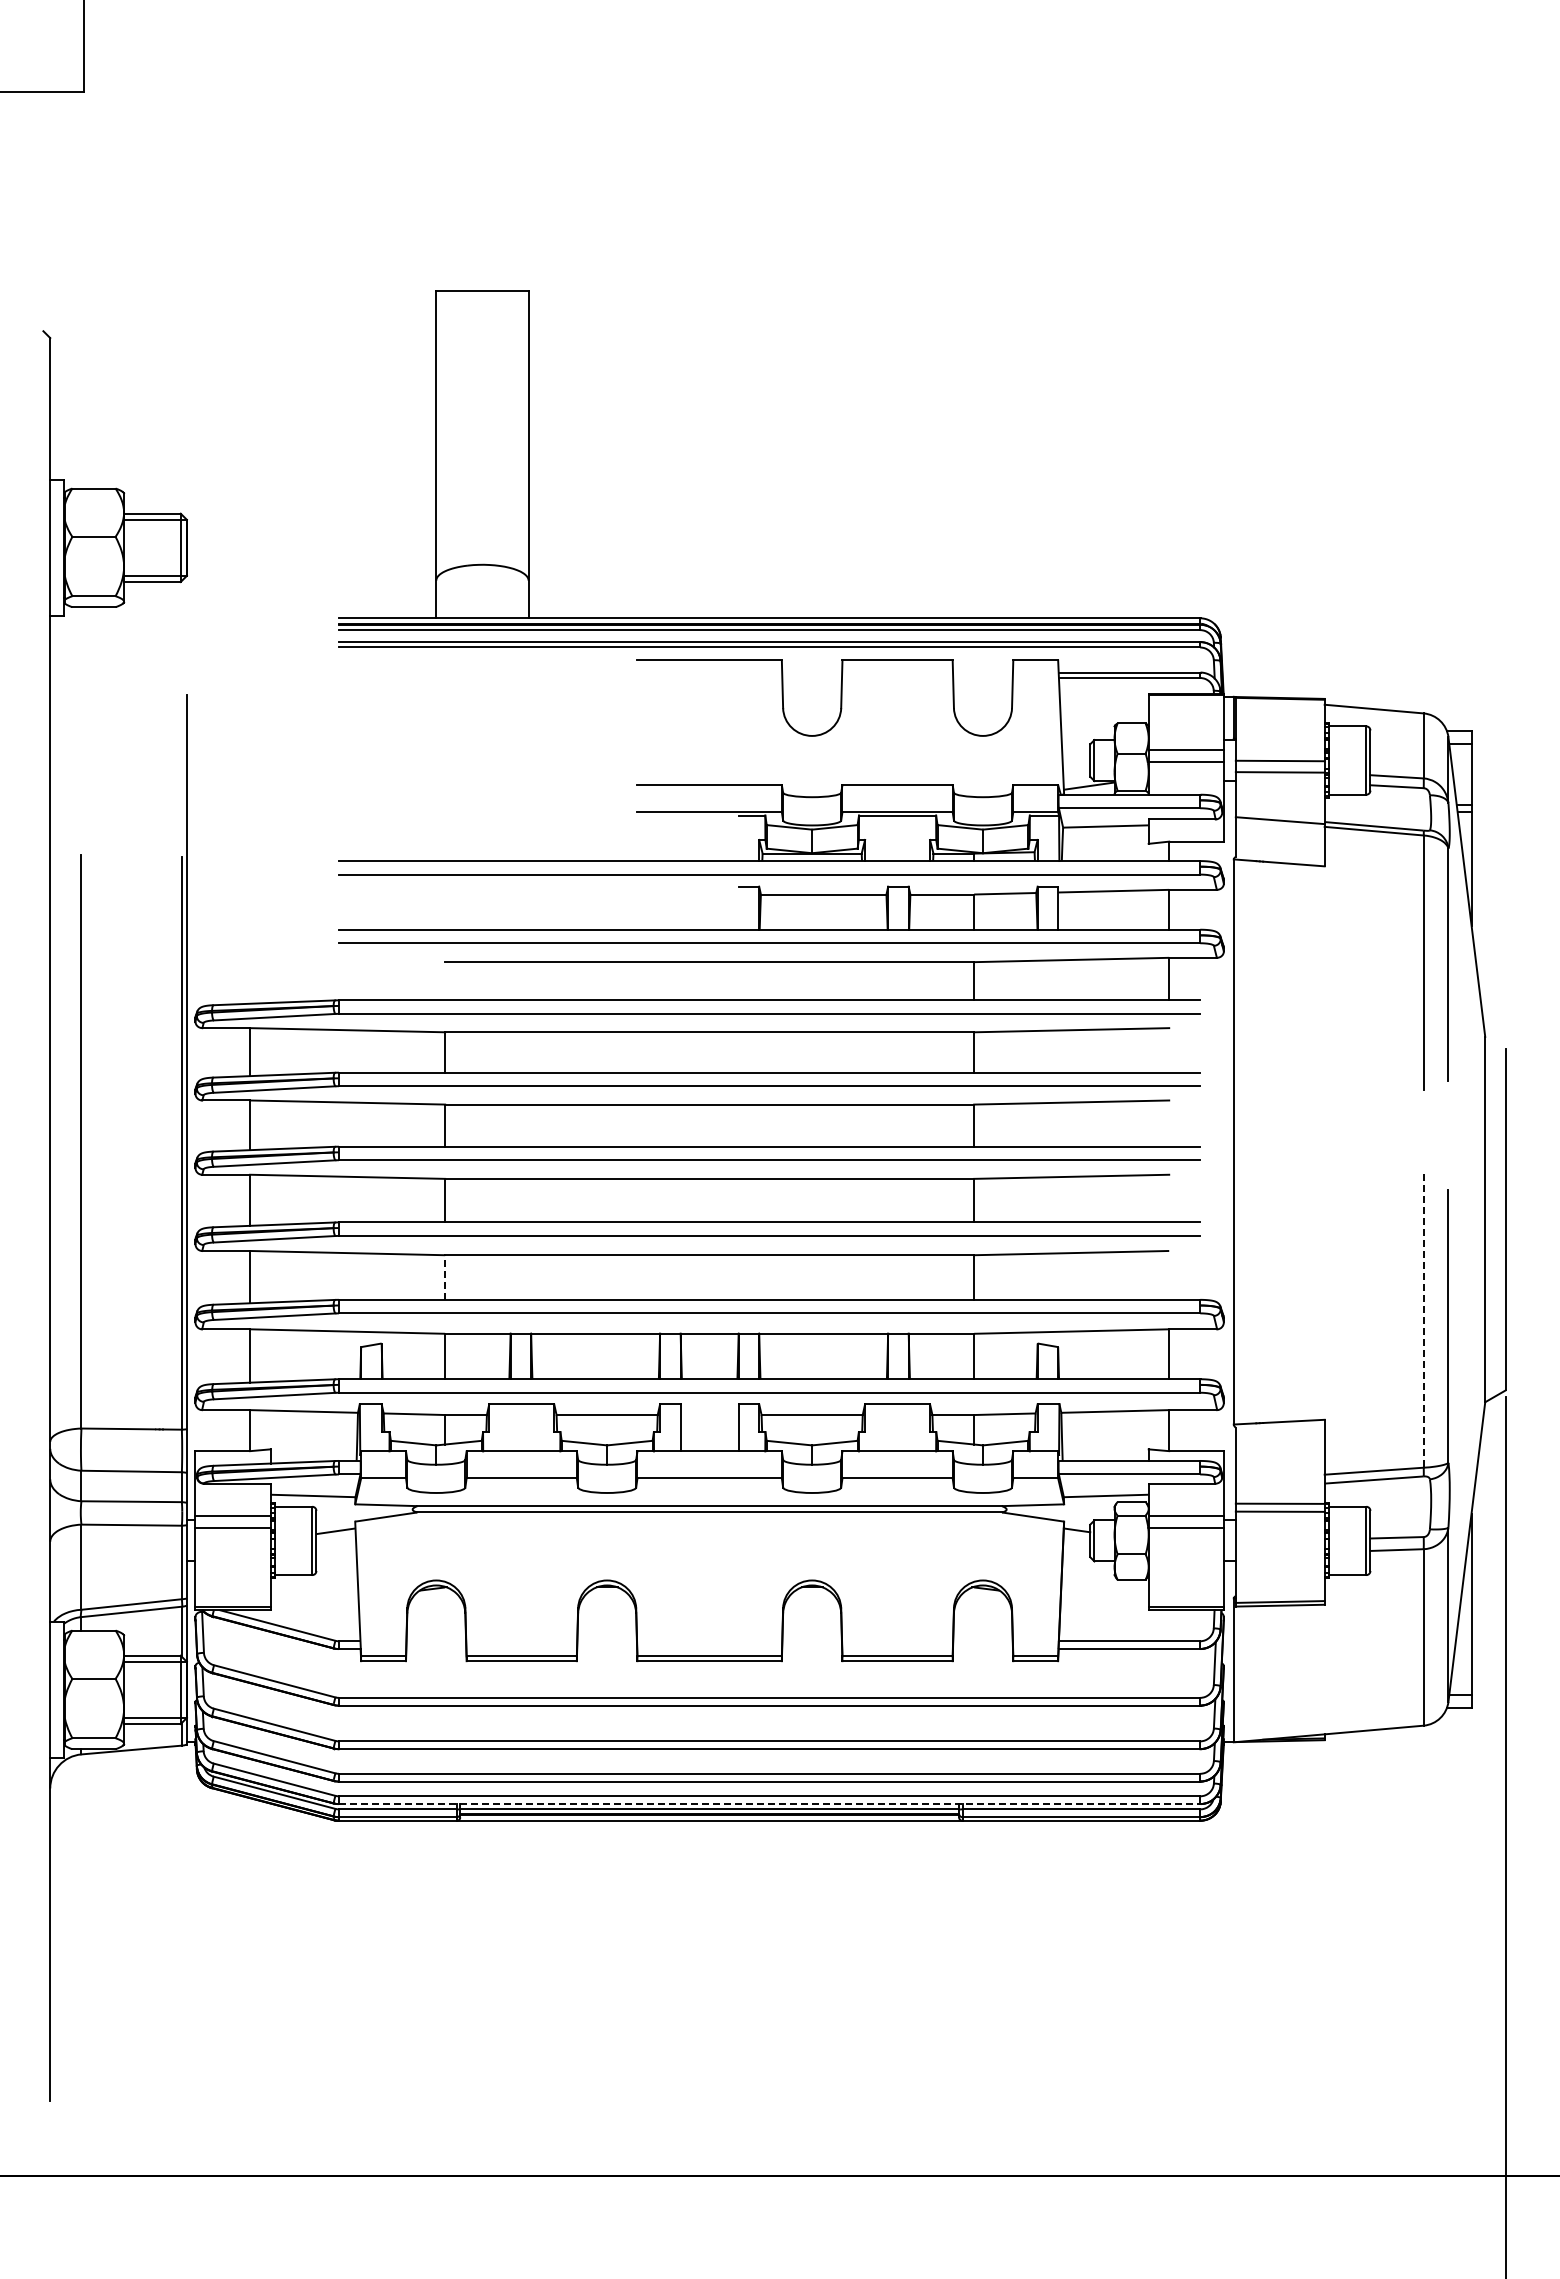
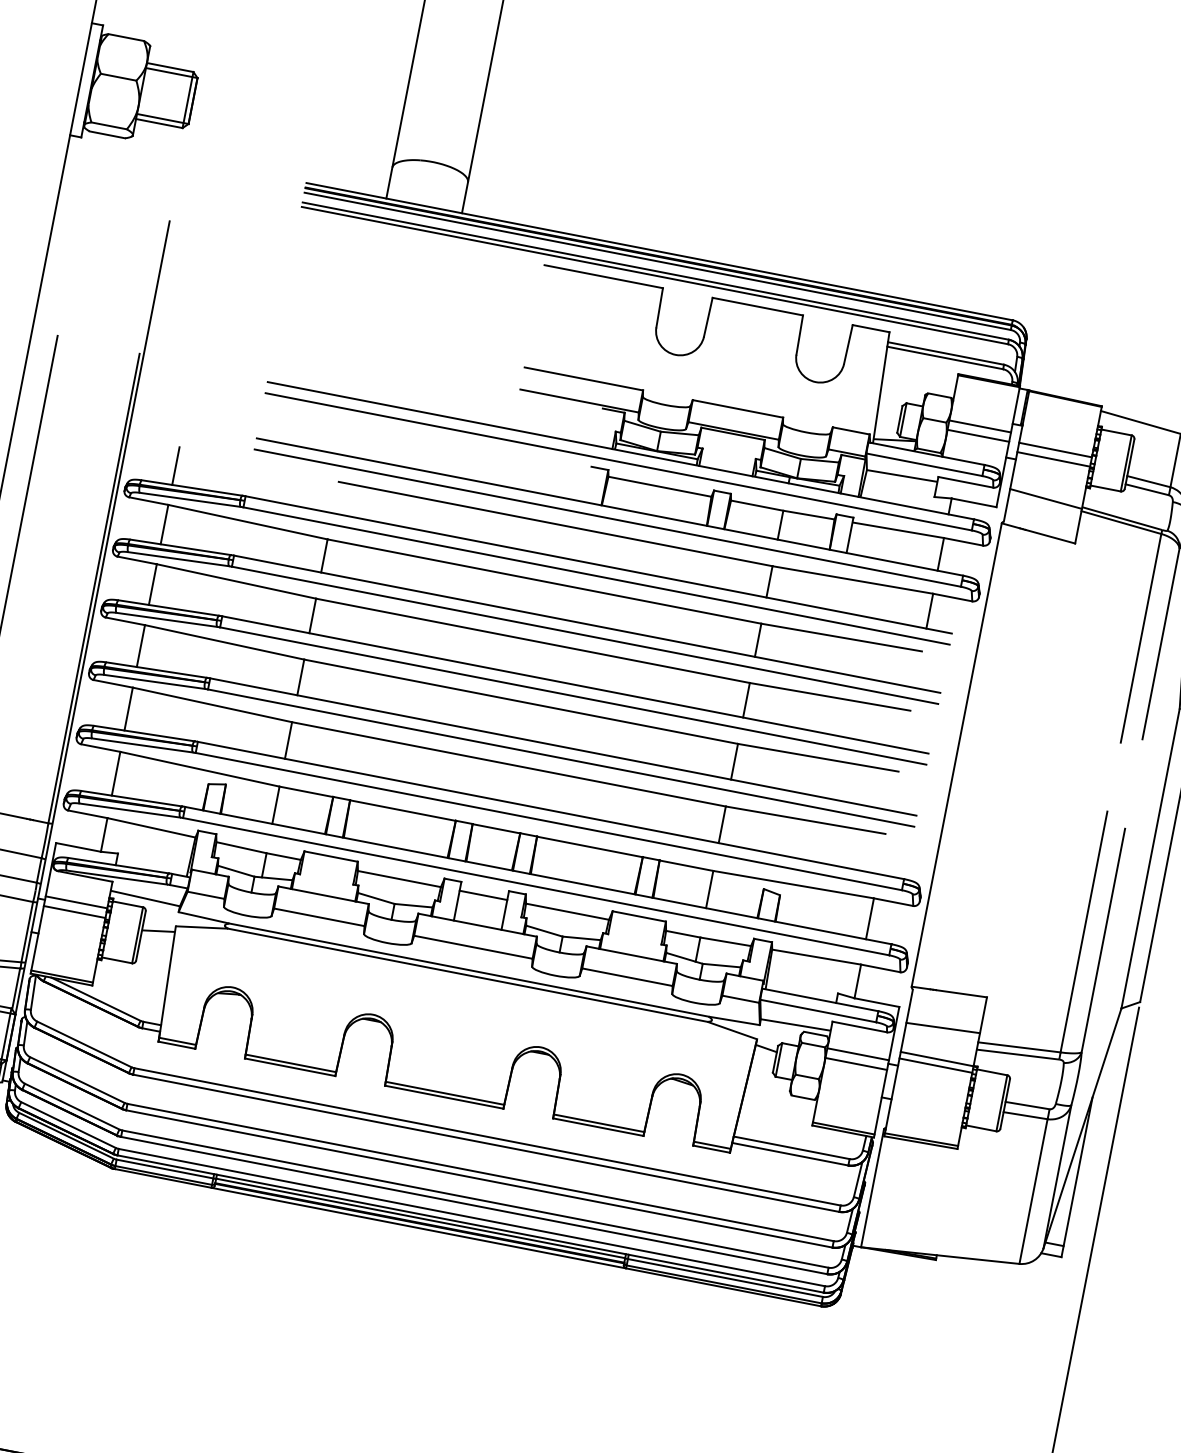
line: (250, 980) -> (176, 465), added
line: (445, 1277) -> (288, 740), dashed -> solid
line: (1423, 1320) -> (1083, 931), dashed -> solid
line: (709, 1415) -> (483, 895), added
line: (1279, 1465) -> (942, 1027), added
line: (769, 1804) -> (470, 1224), dashed -> solid

